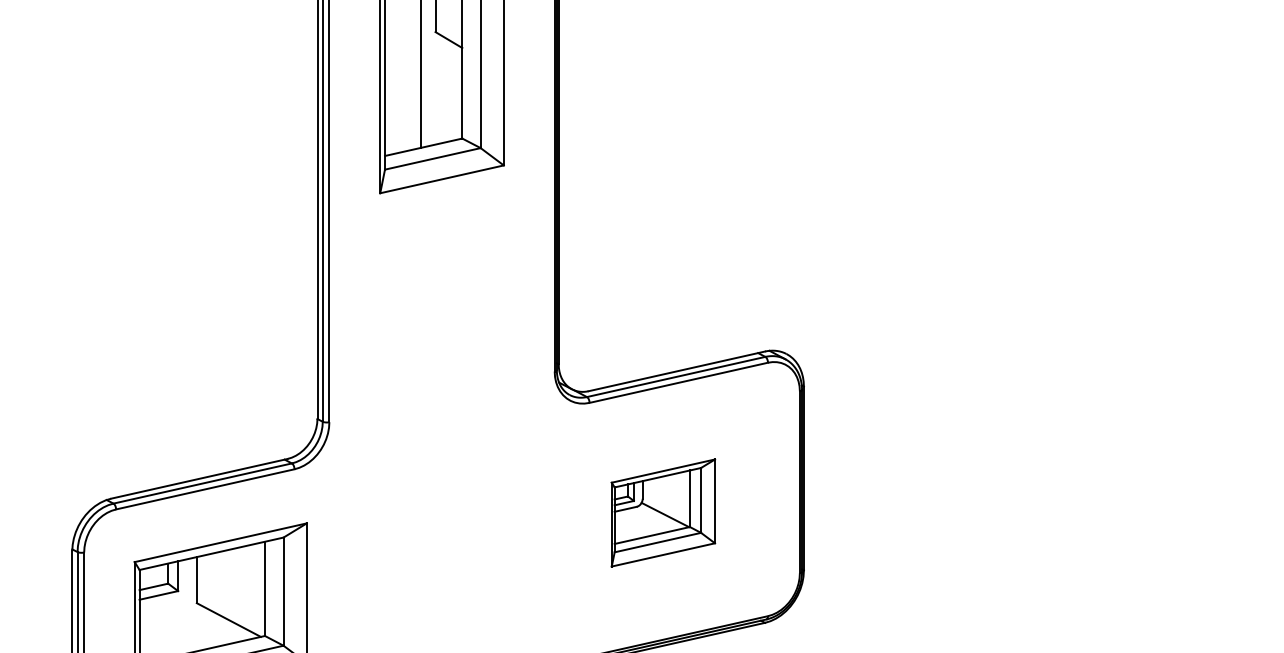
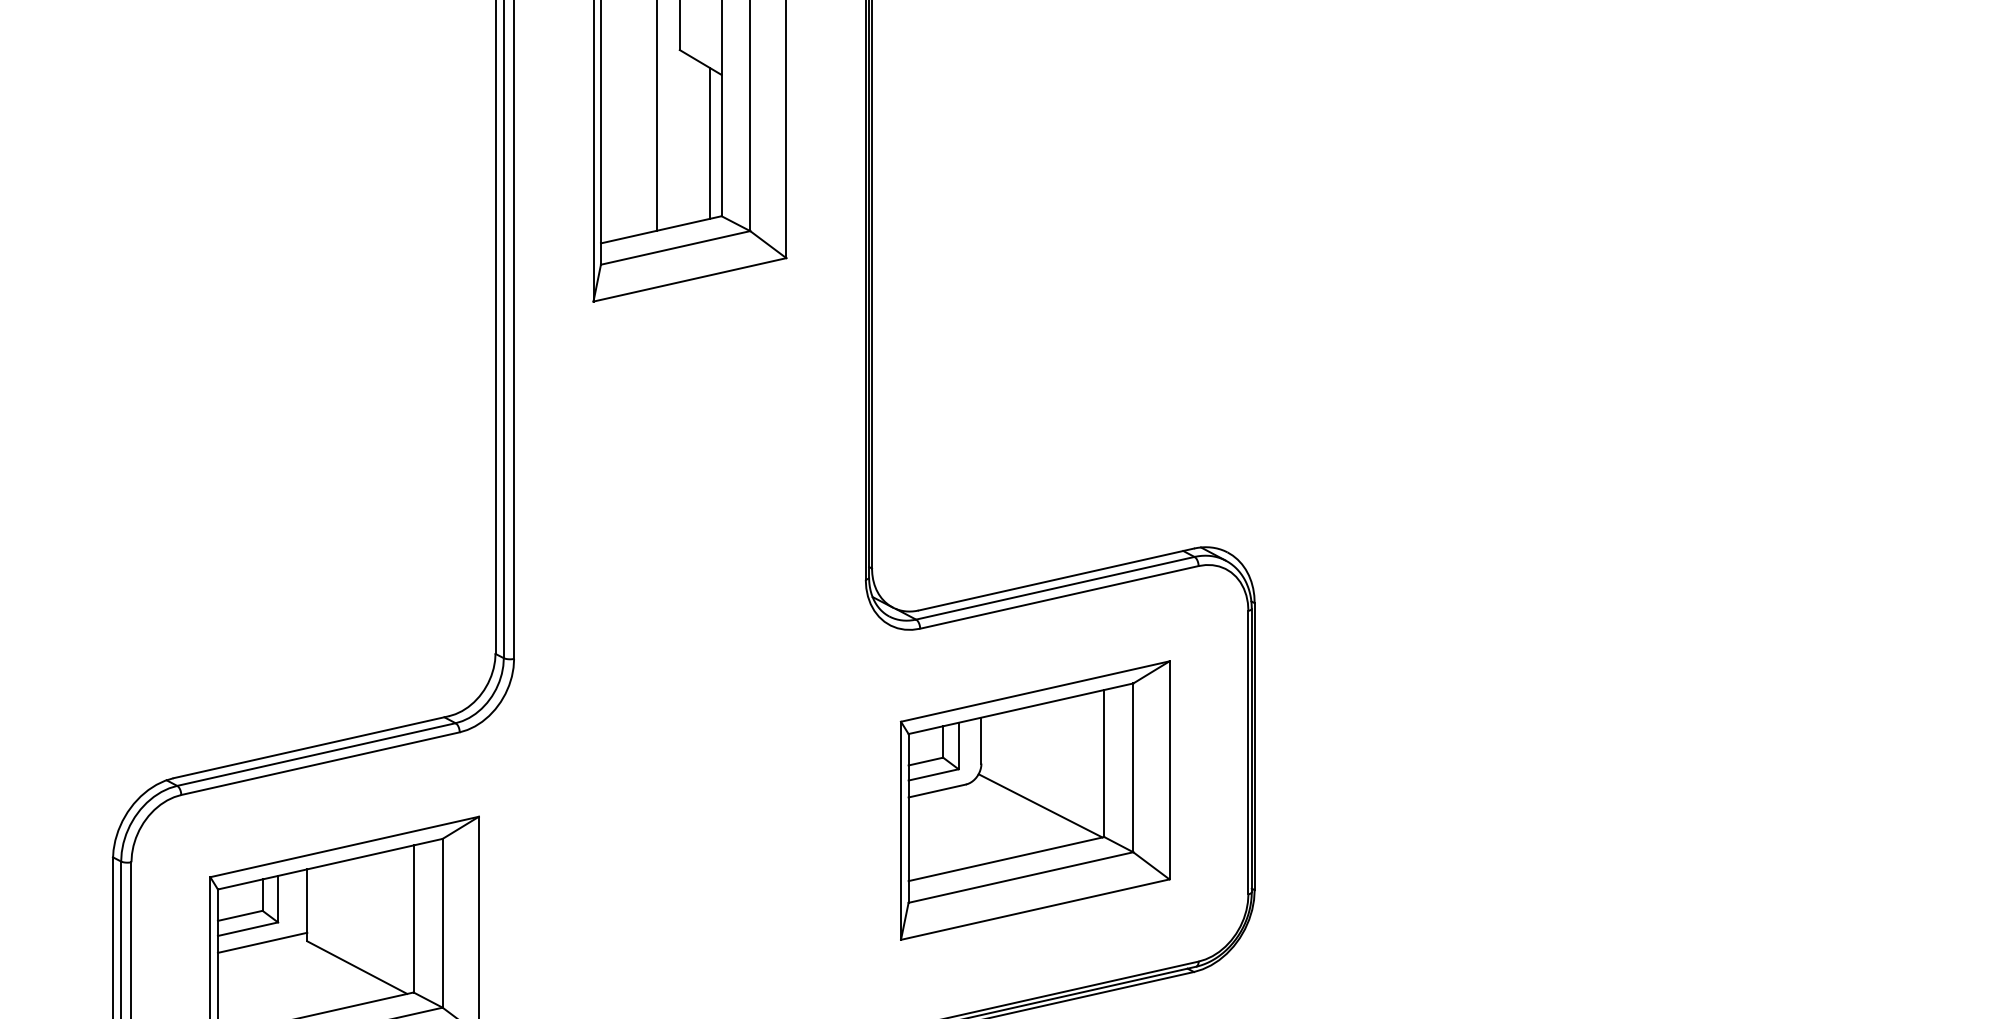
line: (454, 91) -> (709, 142), added
part: (663, 512) -> (1035, 799), size x1.67
line: (167, 603) -> (261, 941), added

